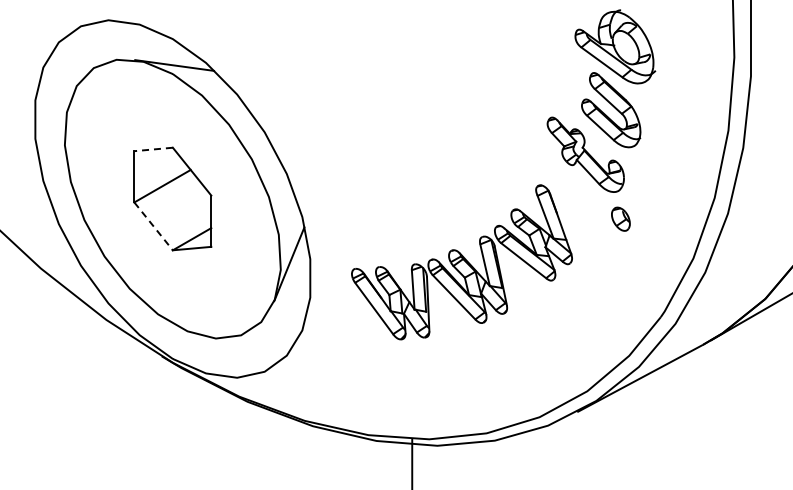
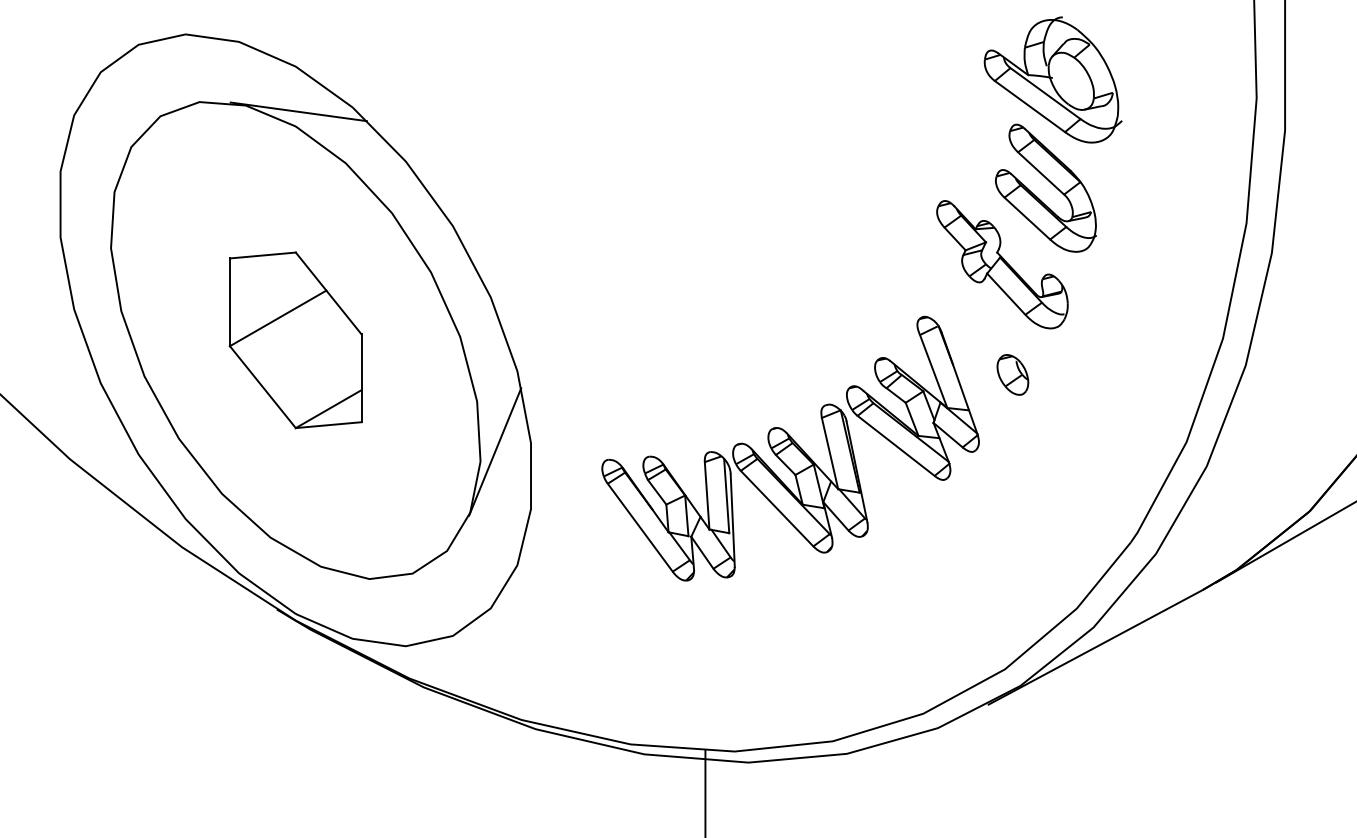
line: (153, 149) -> (262, 255), dashed -> solid
part: (620, 218) -> (1012, 373), moved
line: (153, 226) -> (262, 387), dashed -> solid

